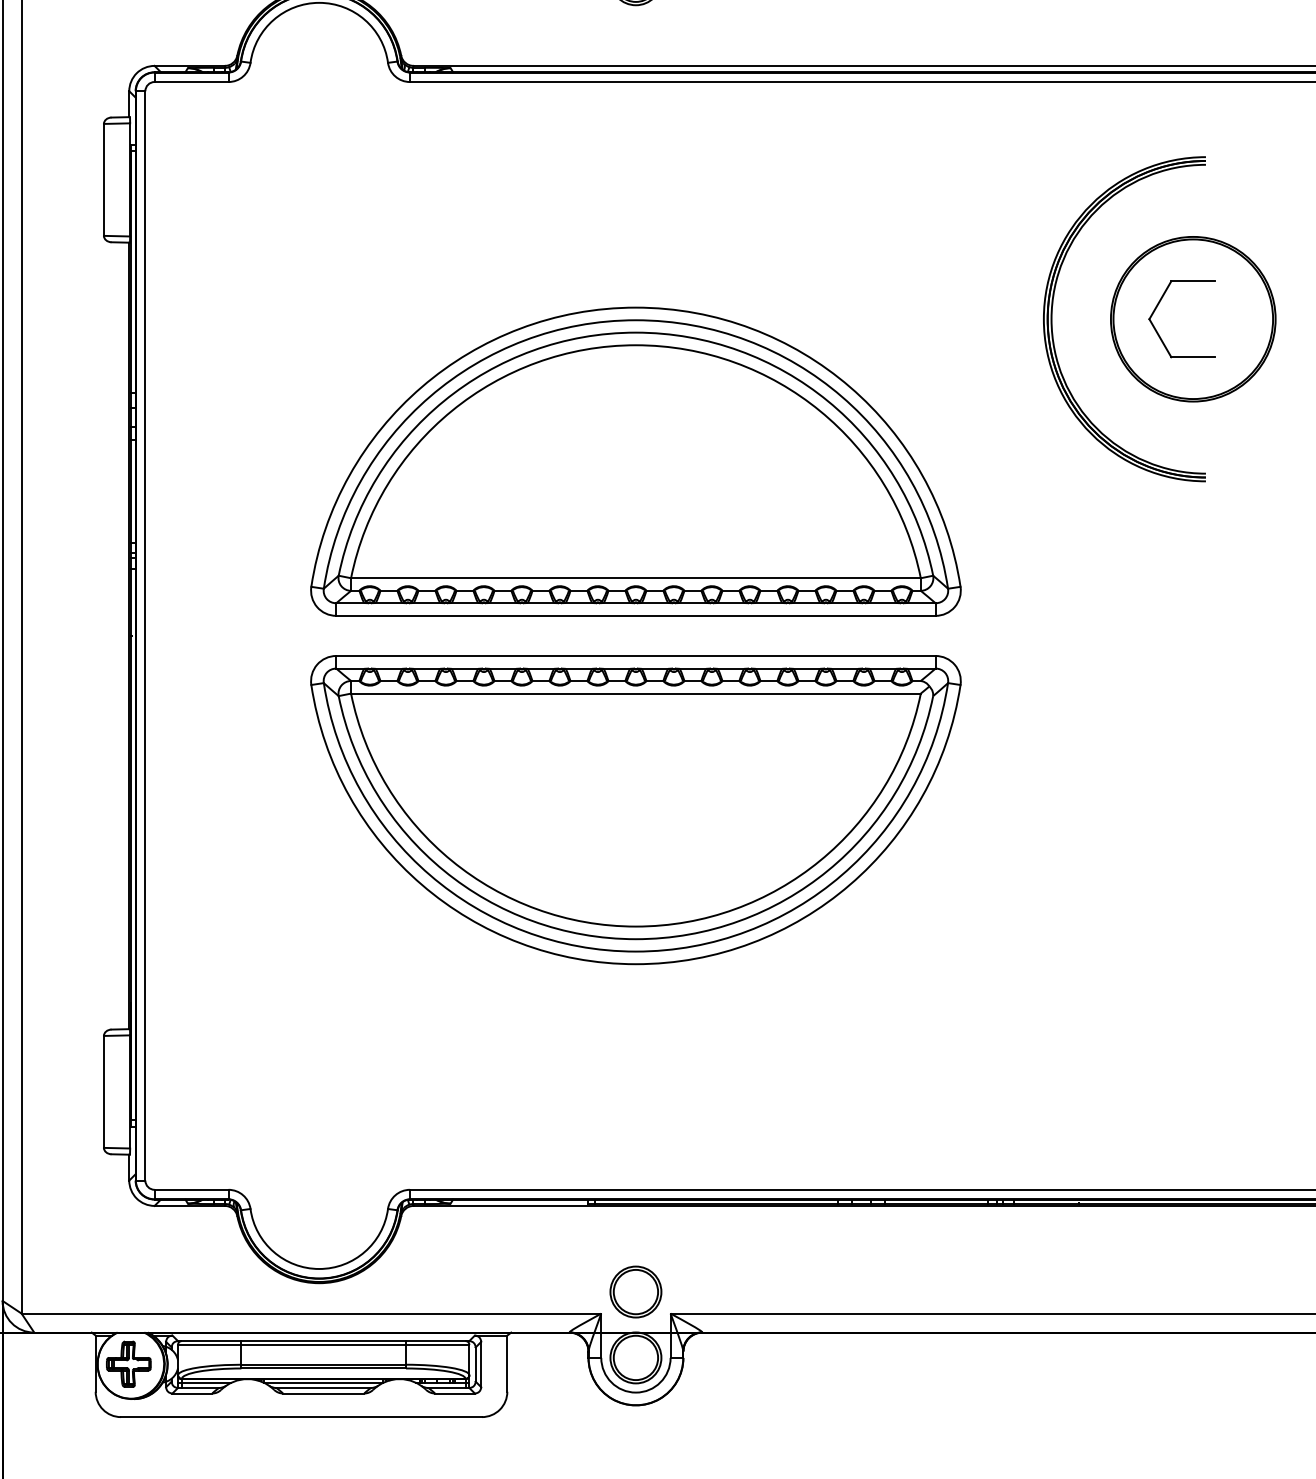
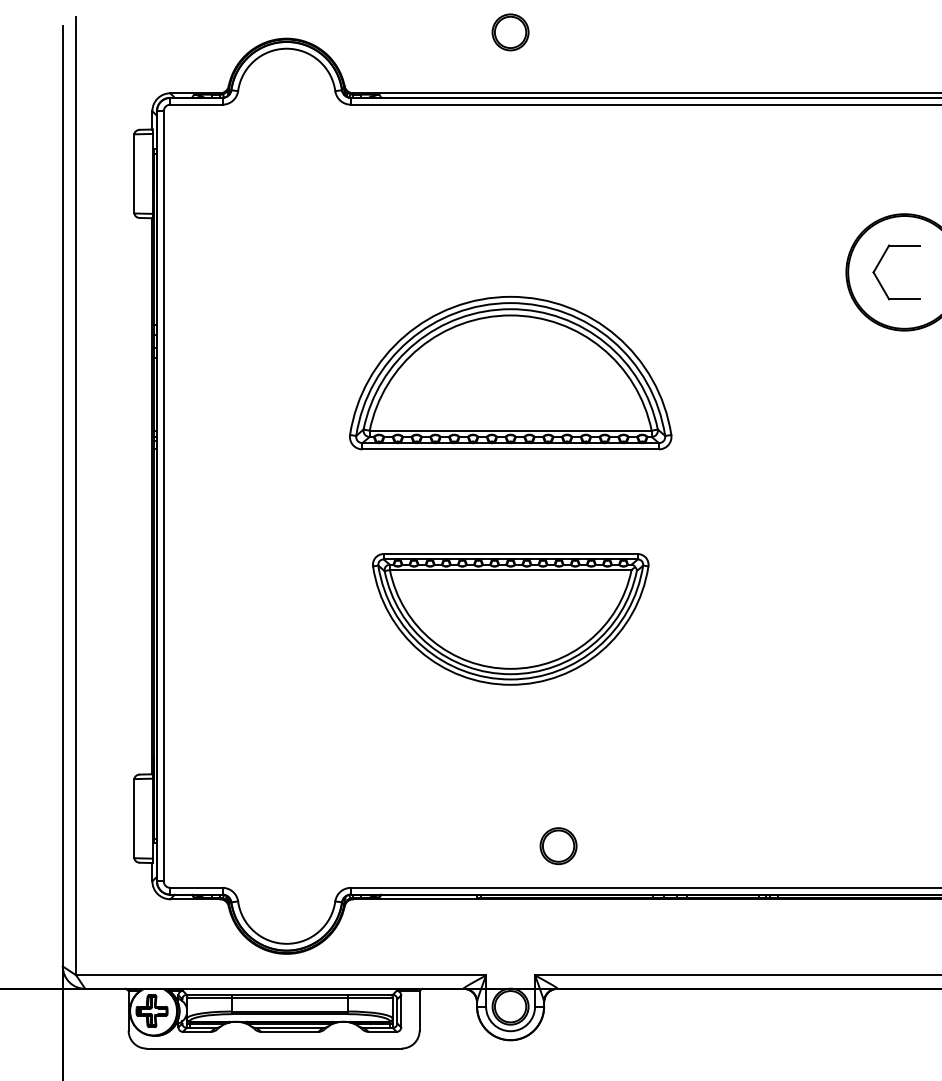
part: (1053, 317) -> (805, 271), removed
part: (635, 460) -> (510, 372), size x0.7
part: (635, 810) -> (510, 619), size x0.6
part: (635, 1292) -> (558, 846), moved

